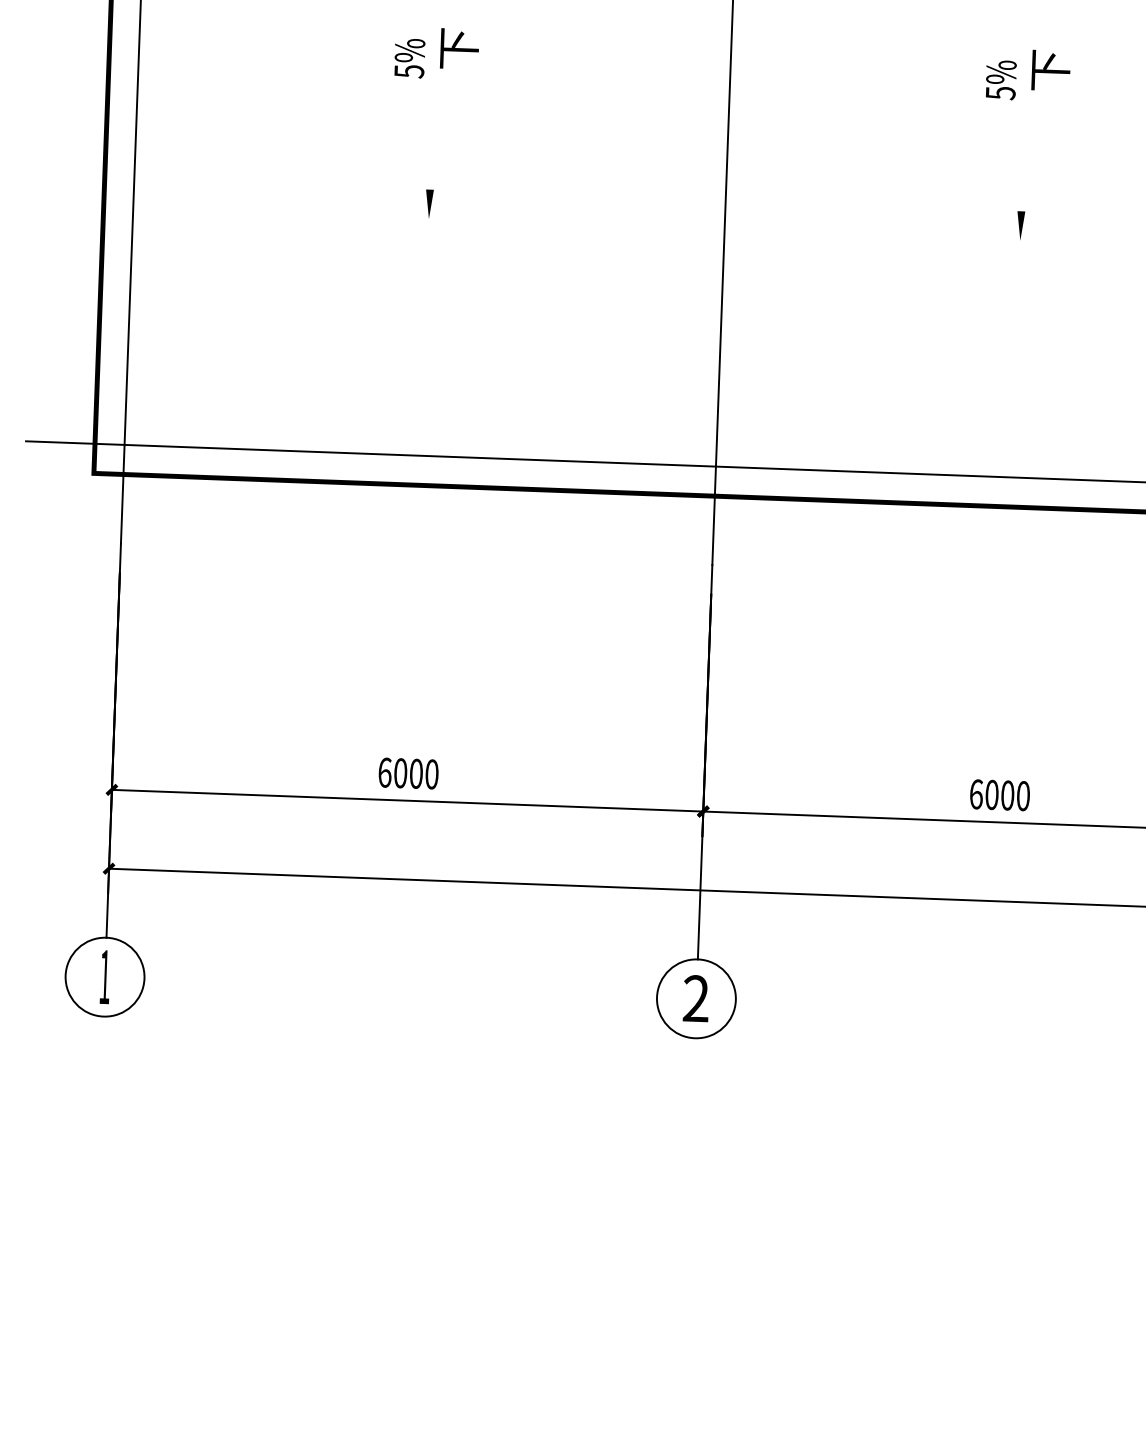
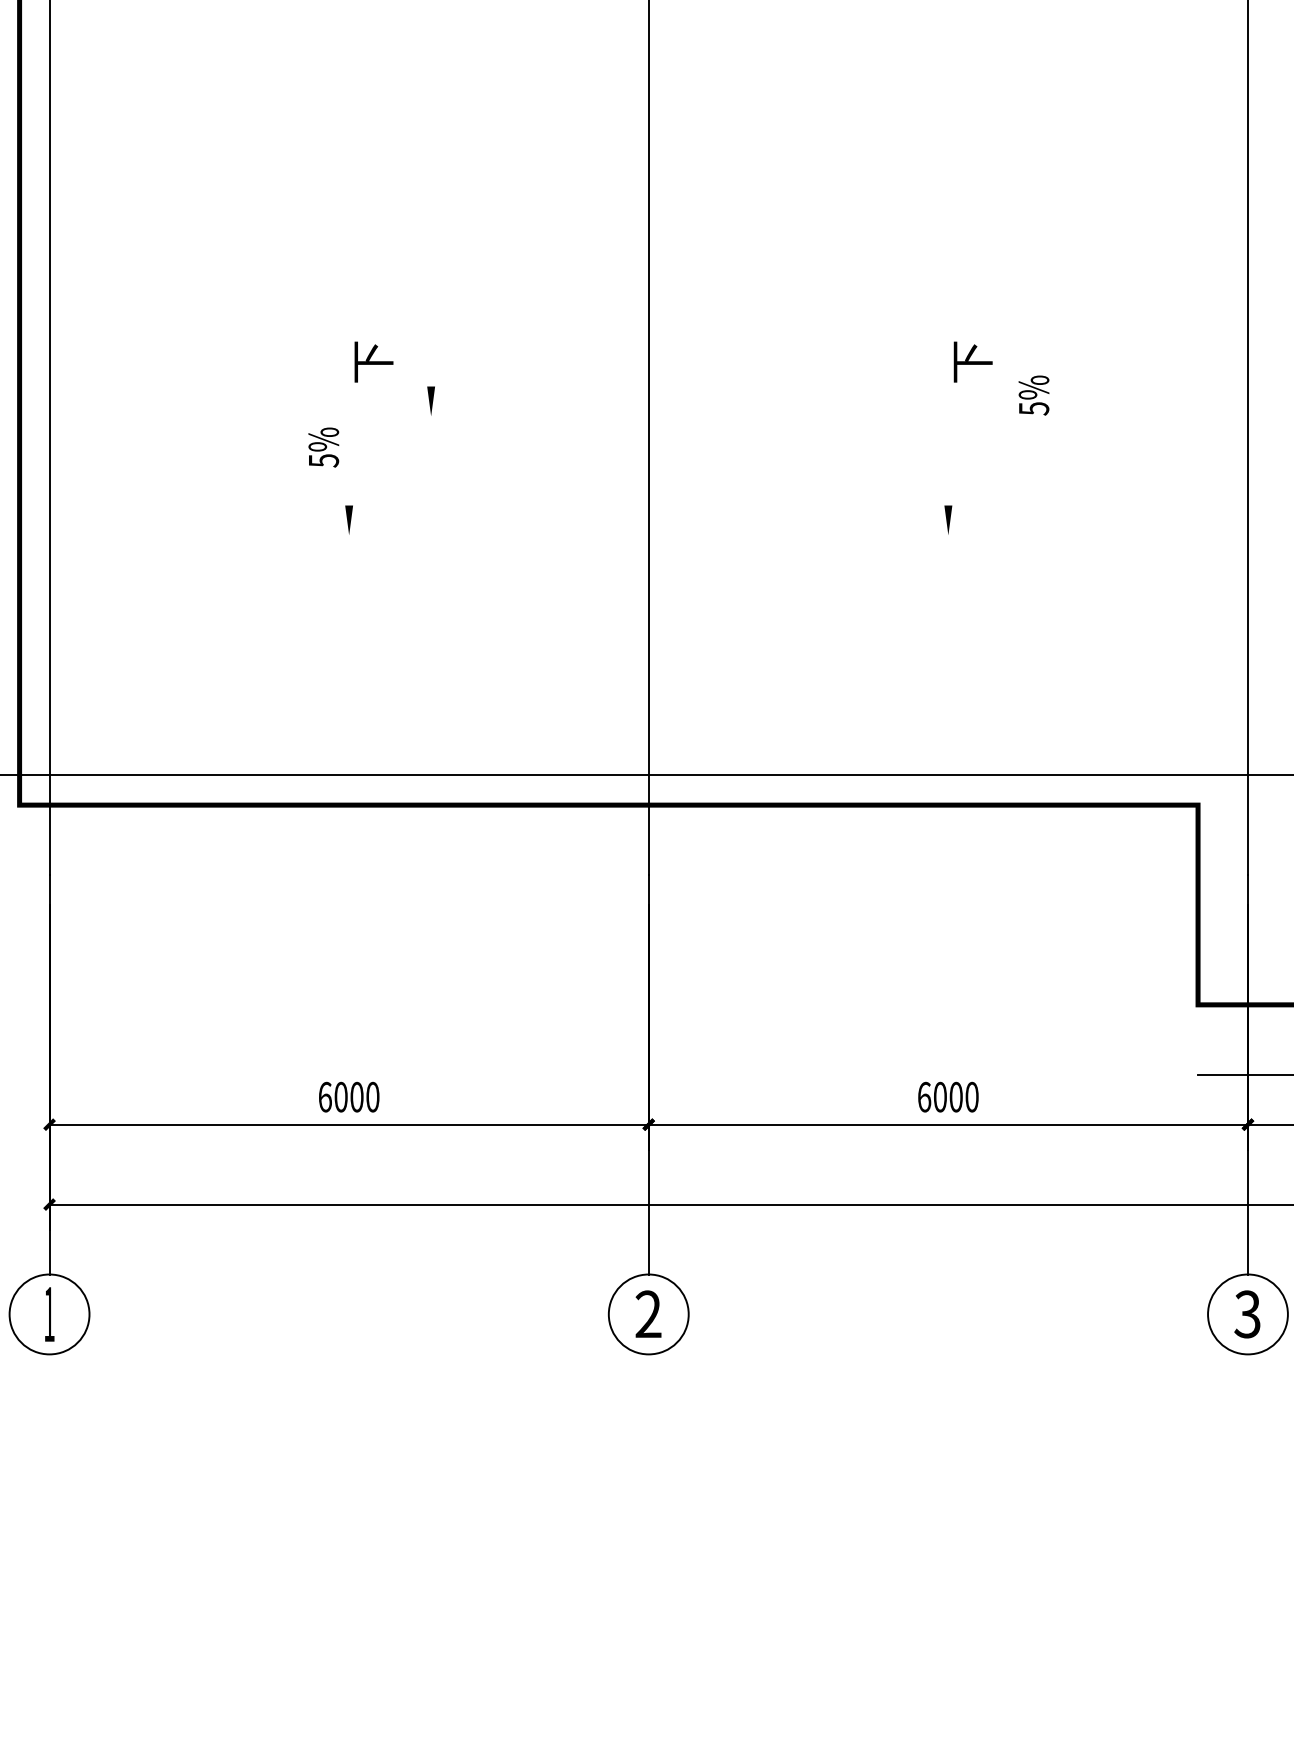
text: (409, 58) -> (323, 447), moved
text: (1000, 80) -> (1033, 395), moved
line: (514, 88) -> (430, 400), added

